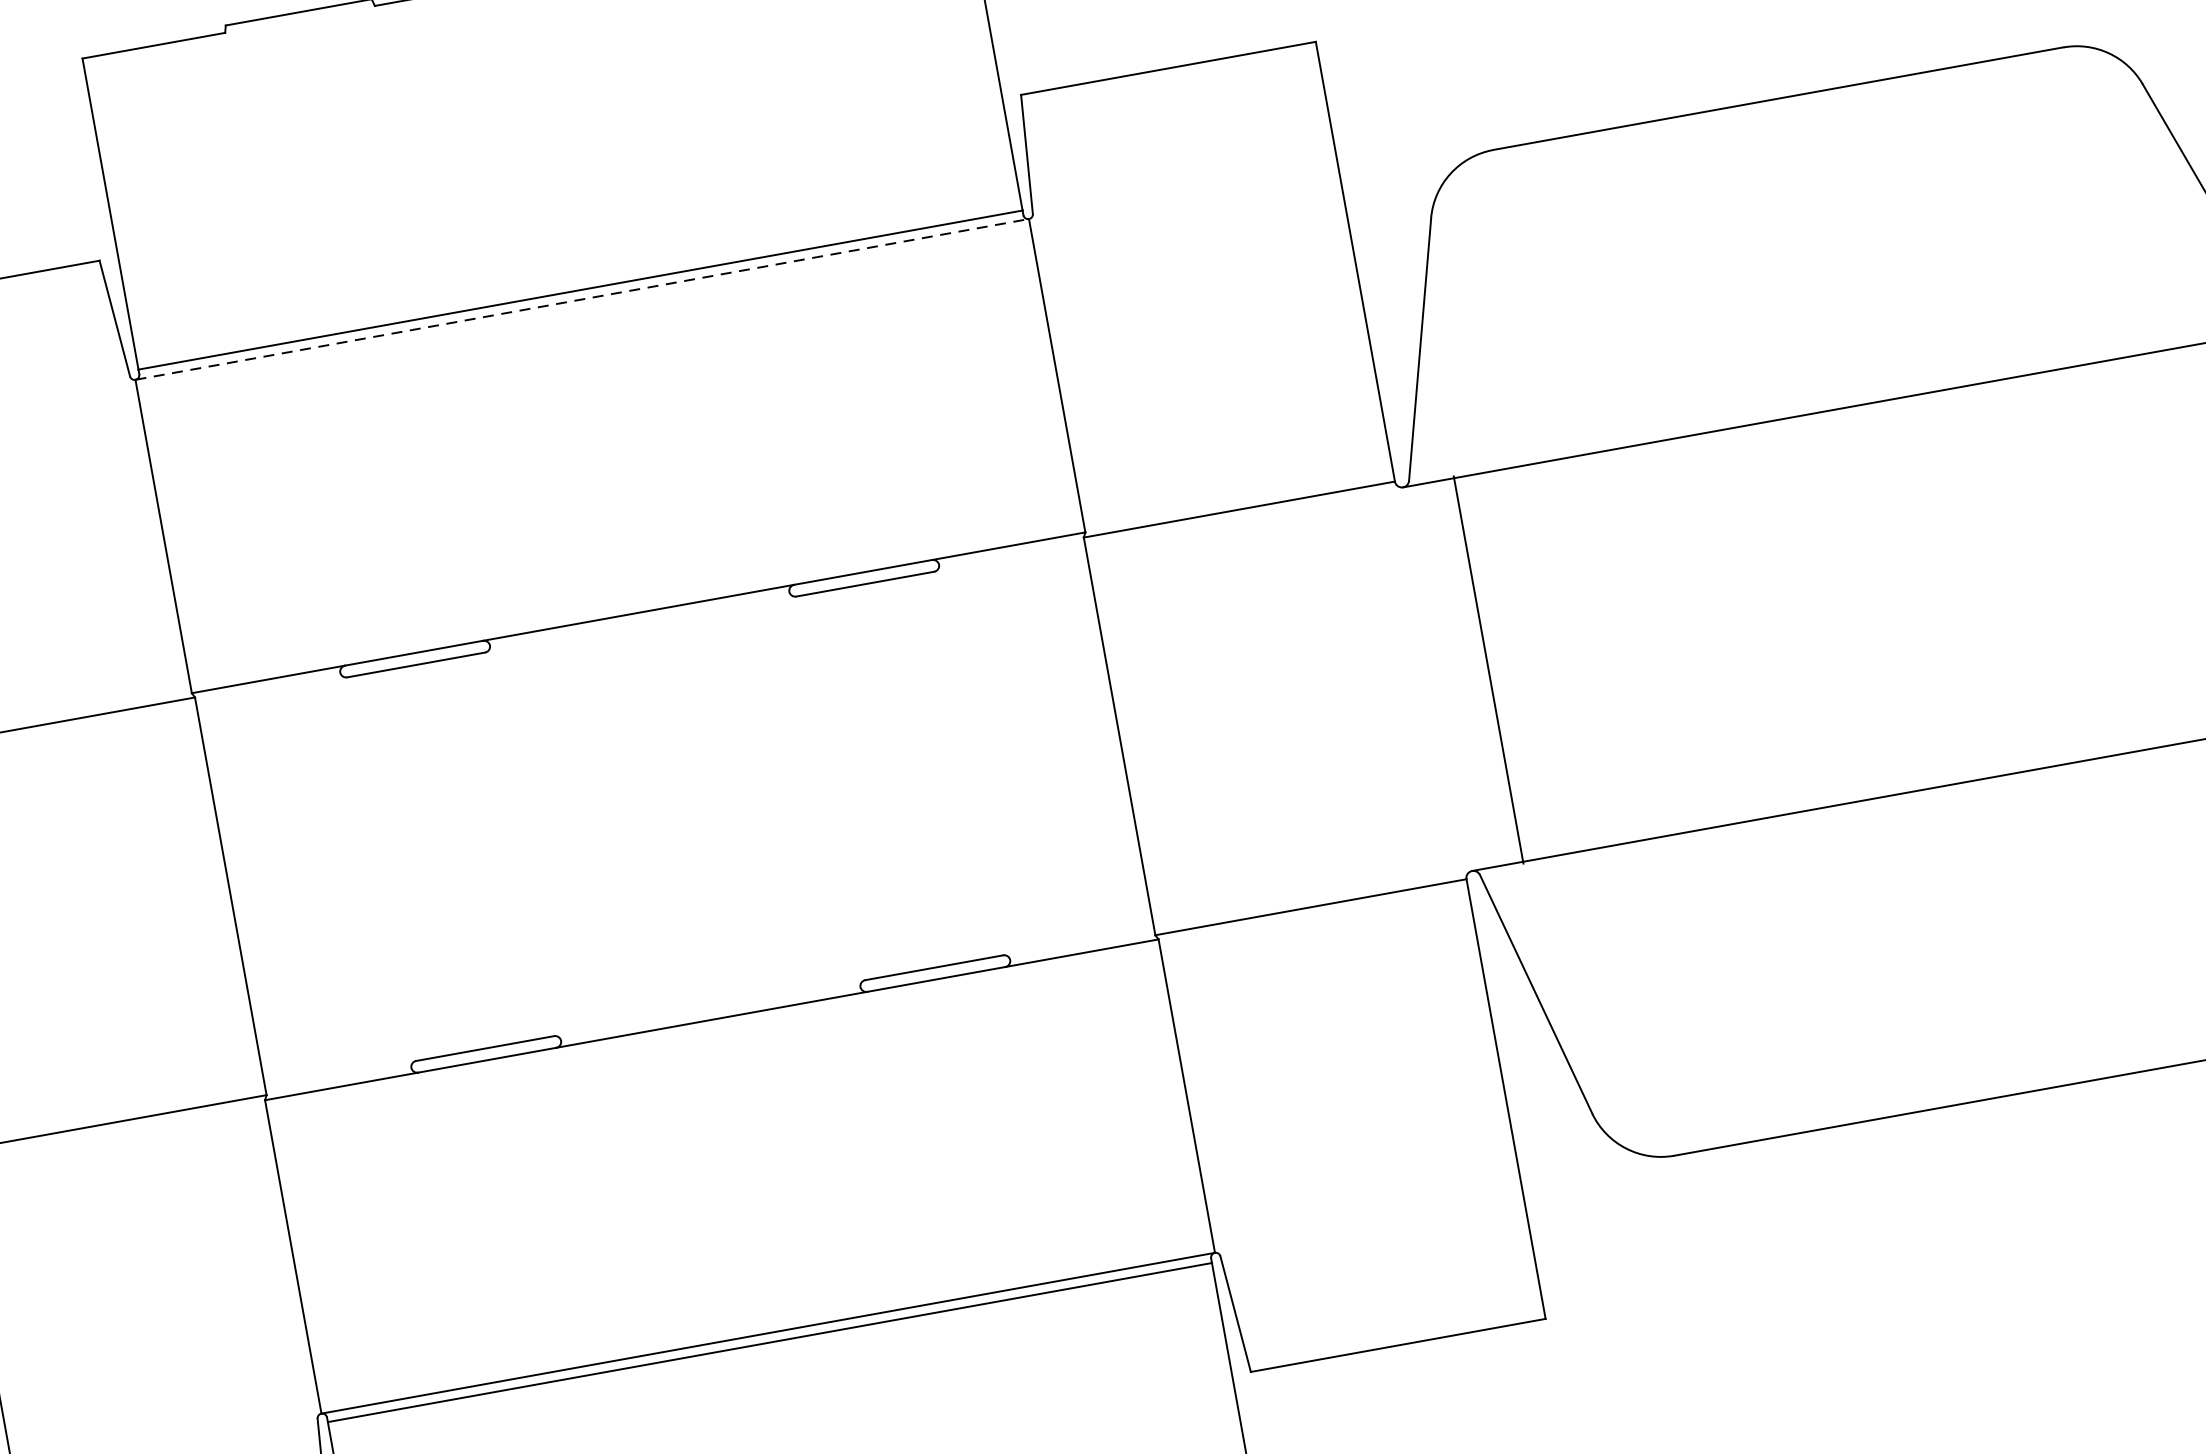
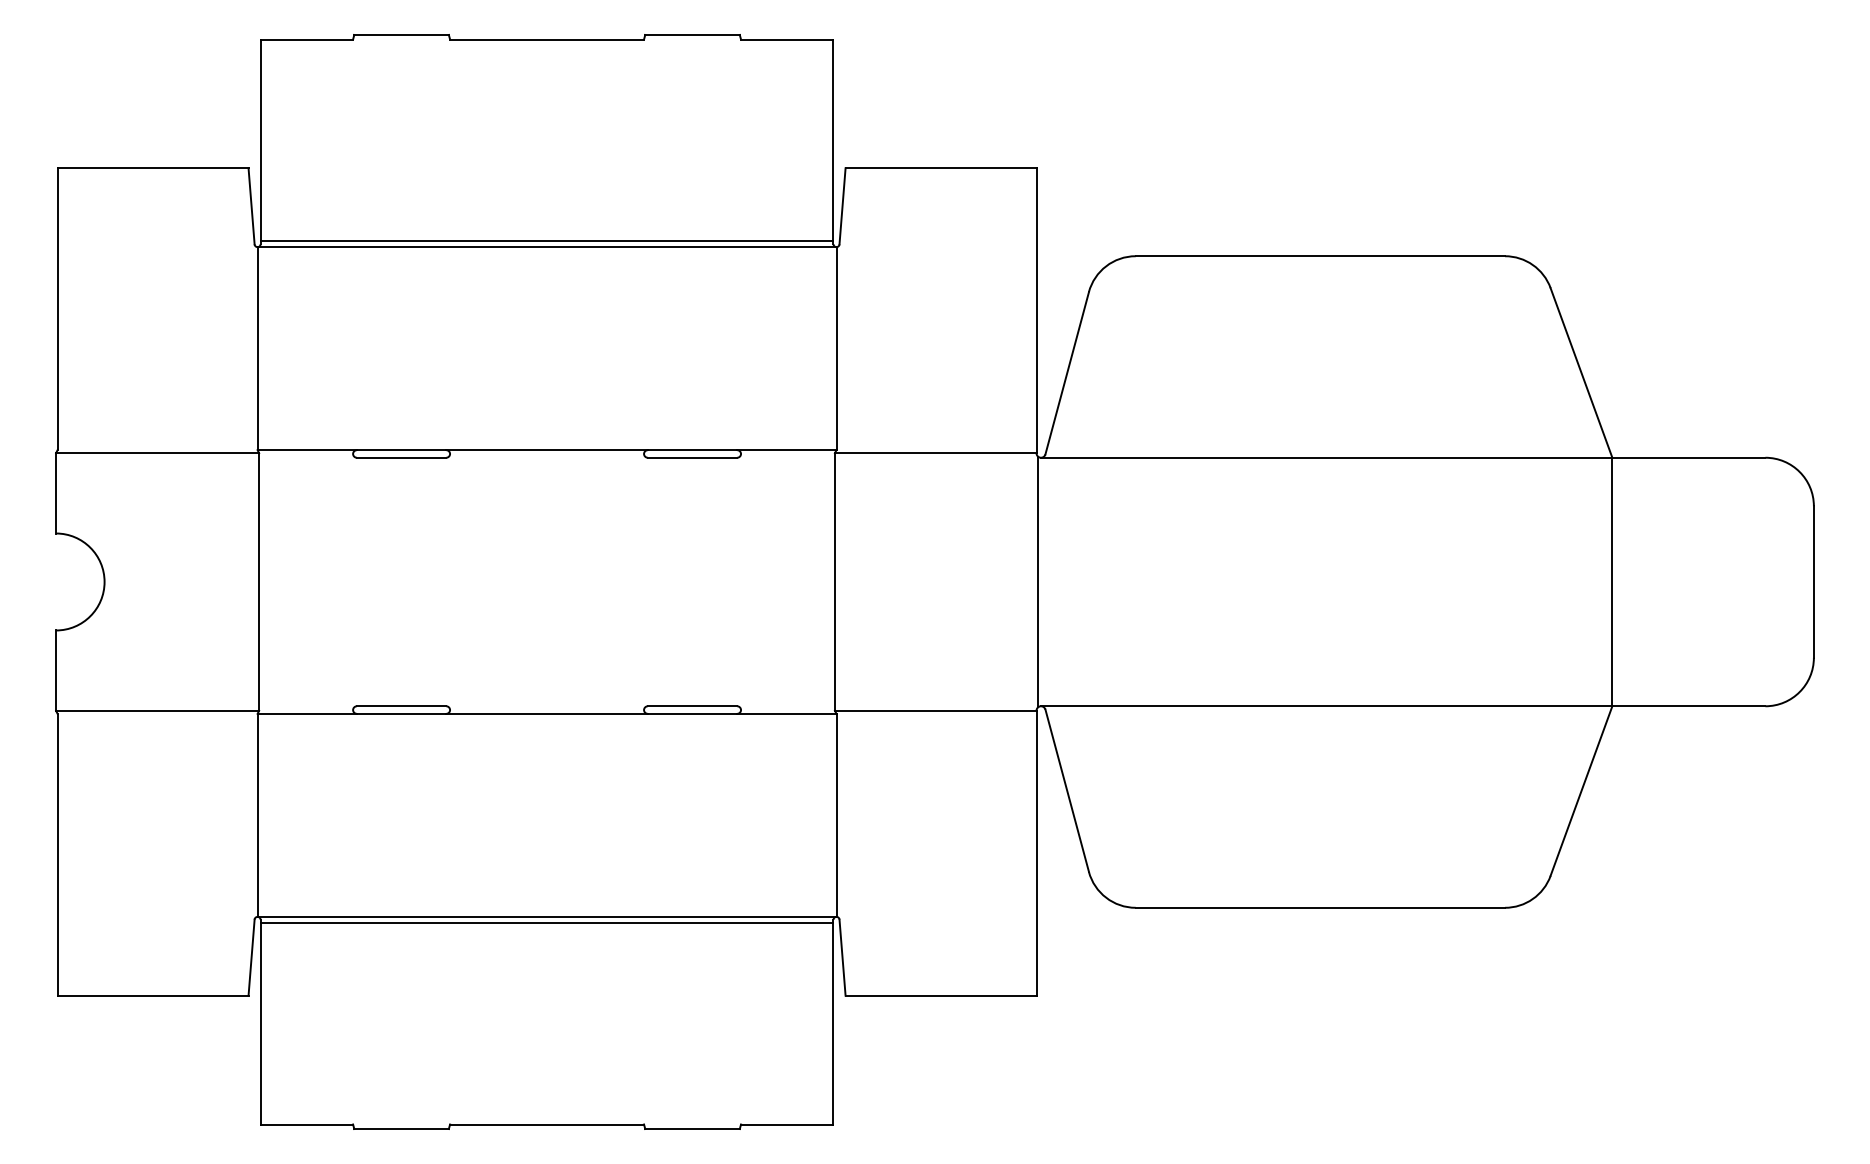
line: (583, 299) -> (547, 247), dashed -> solid
line: (1489, 669) -> (1038, 581), moved

